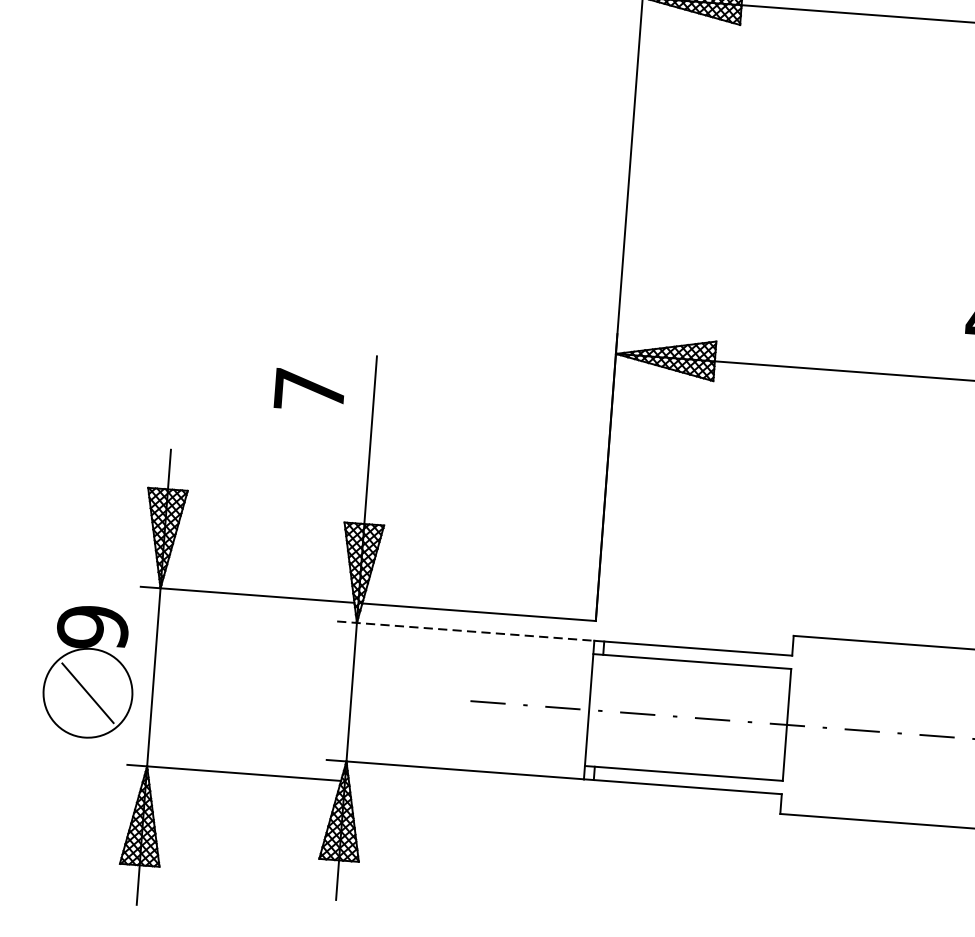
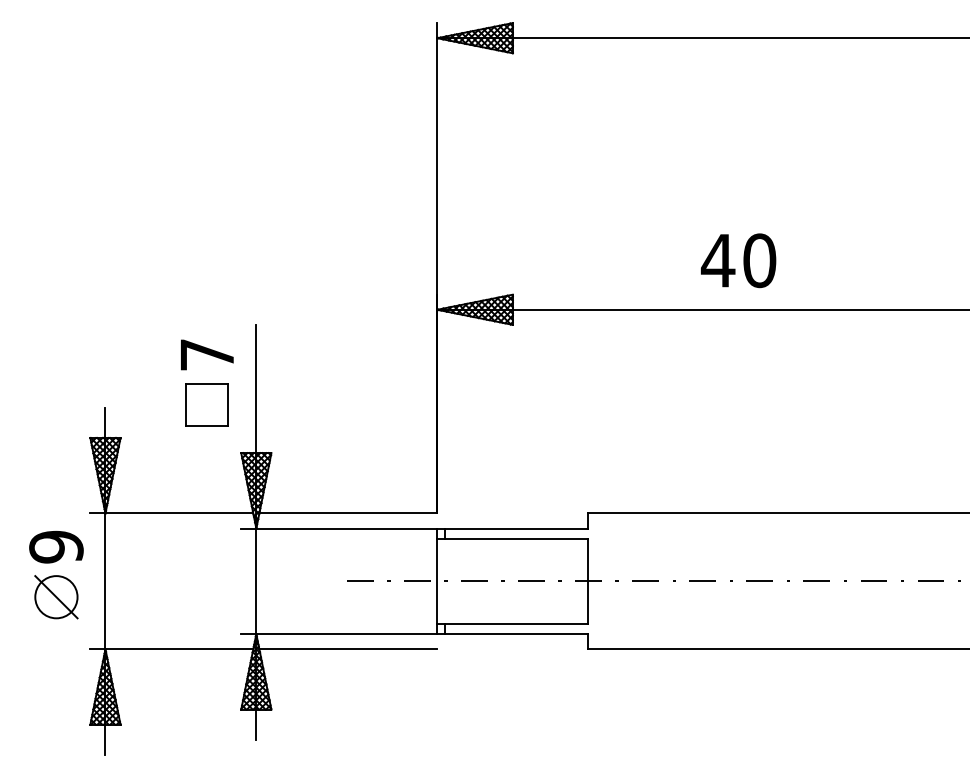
part: (303, 455) -> (206, 404), added
line: (465, 631) -> (339, 528), dashed -> solid
circle: (88, 693) -> (56, 597), size x0.62
line: (465, 790) -> (348, 649), added

